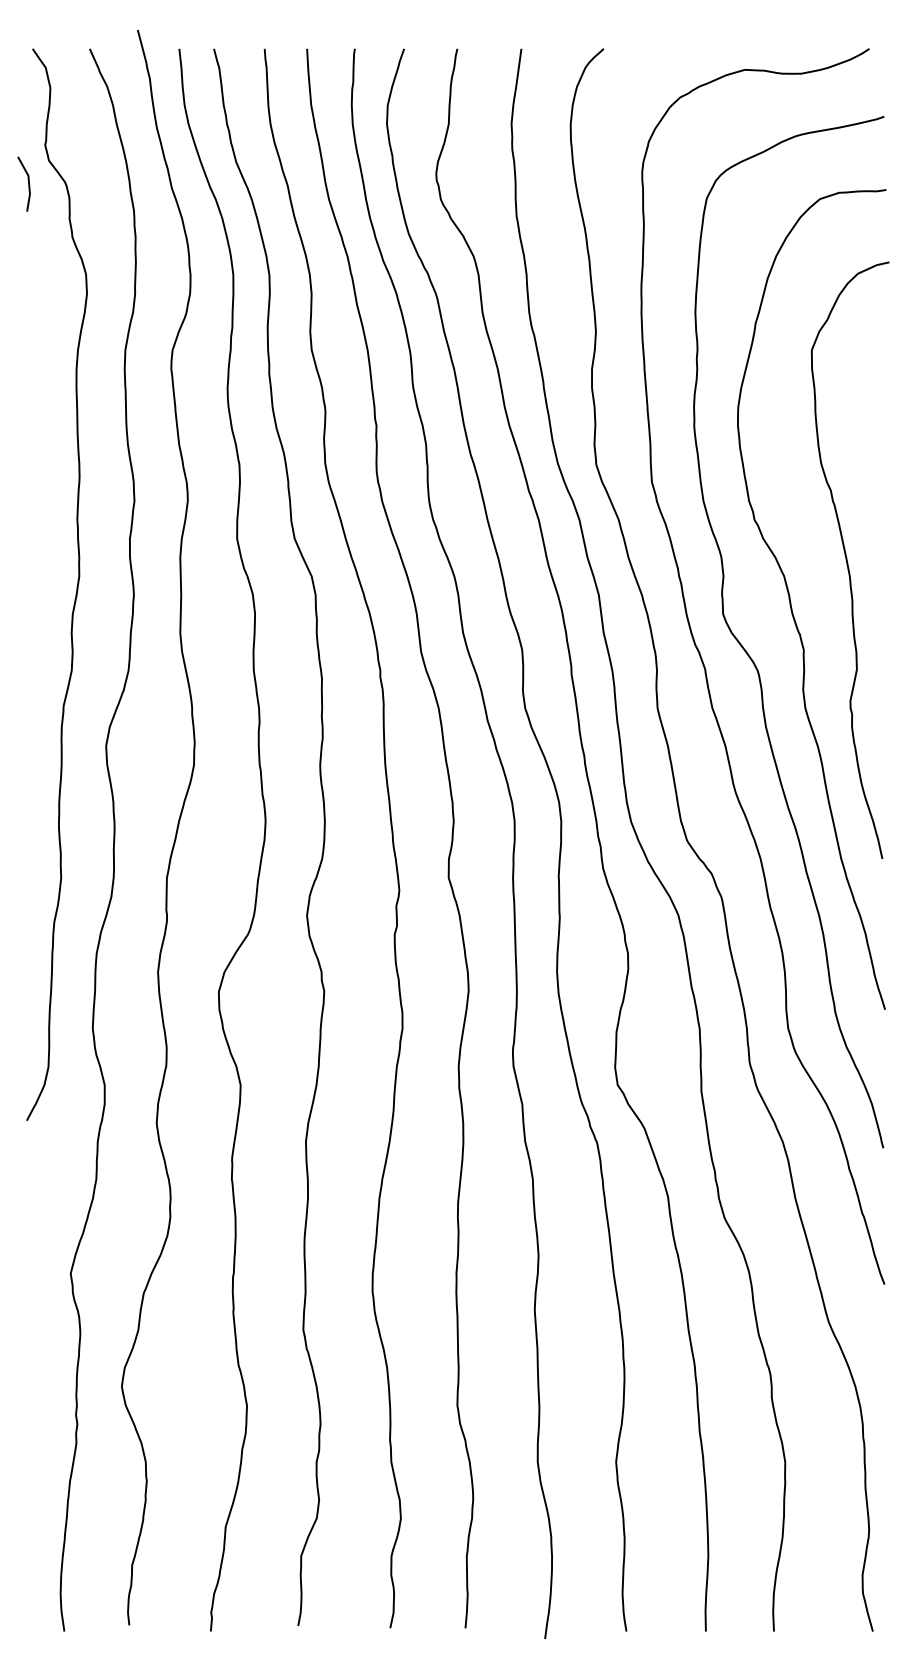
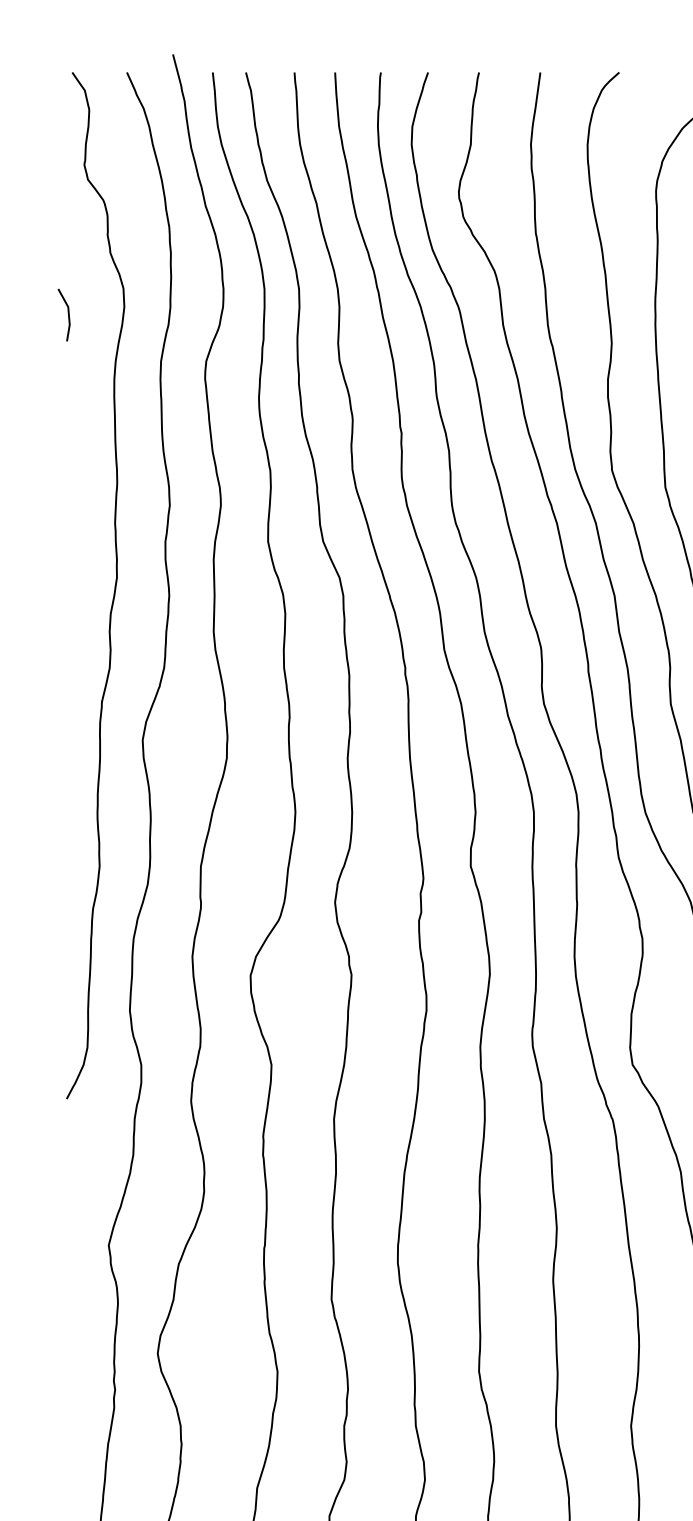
line: (27, 180) -> (67, 311), moved

